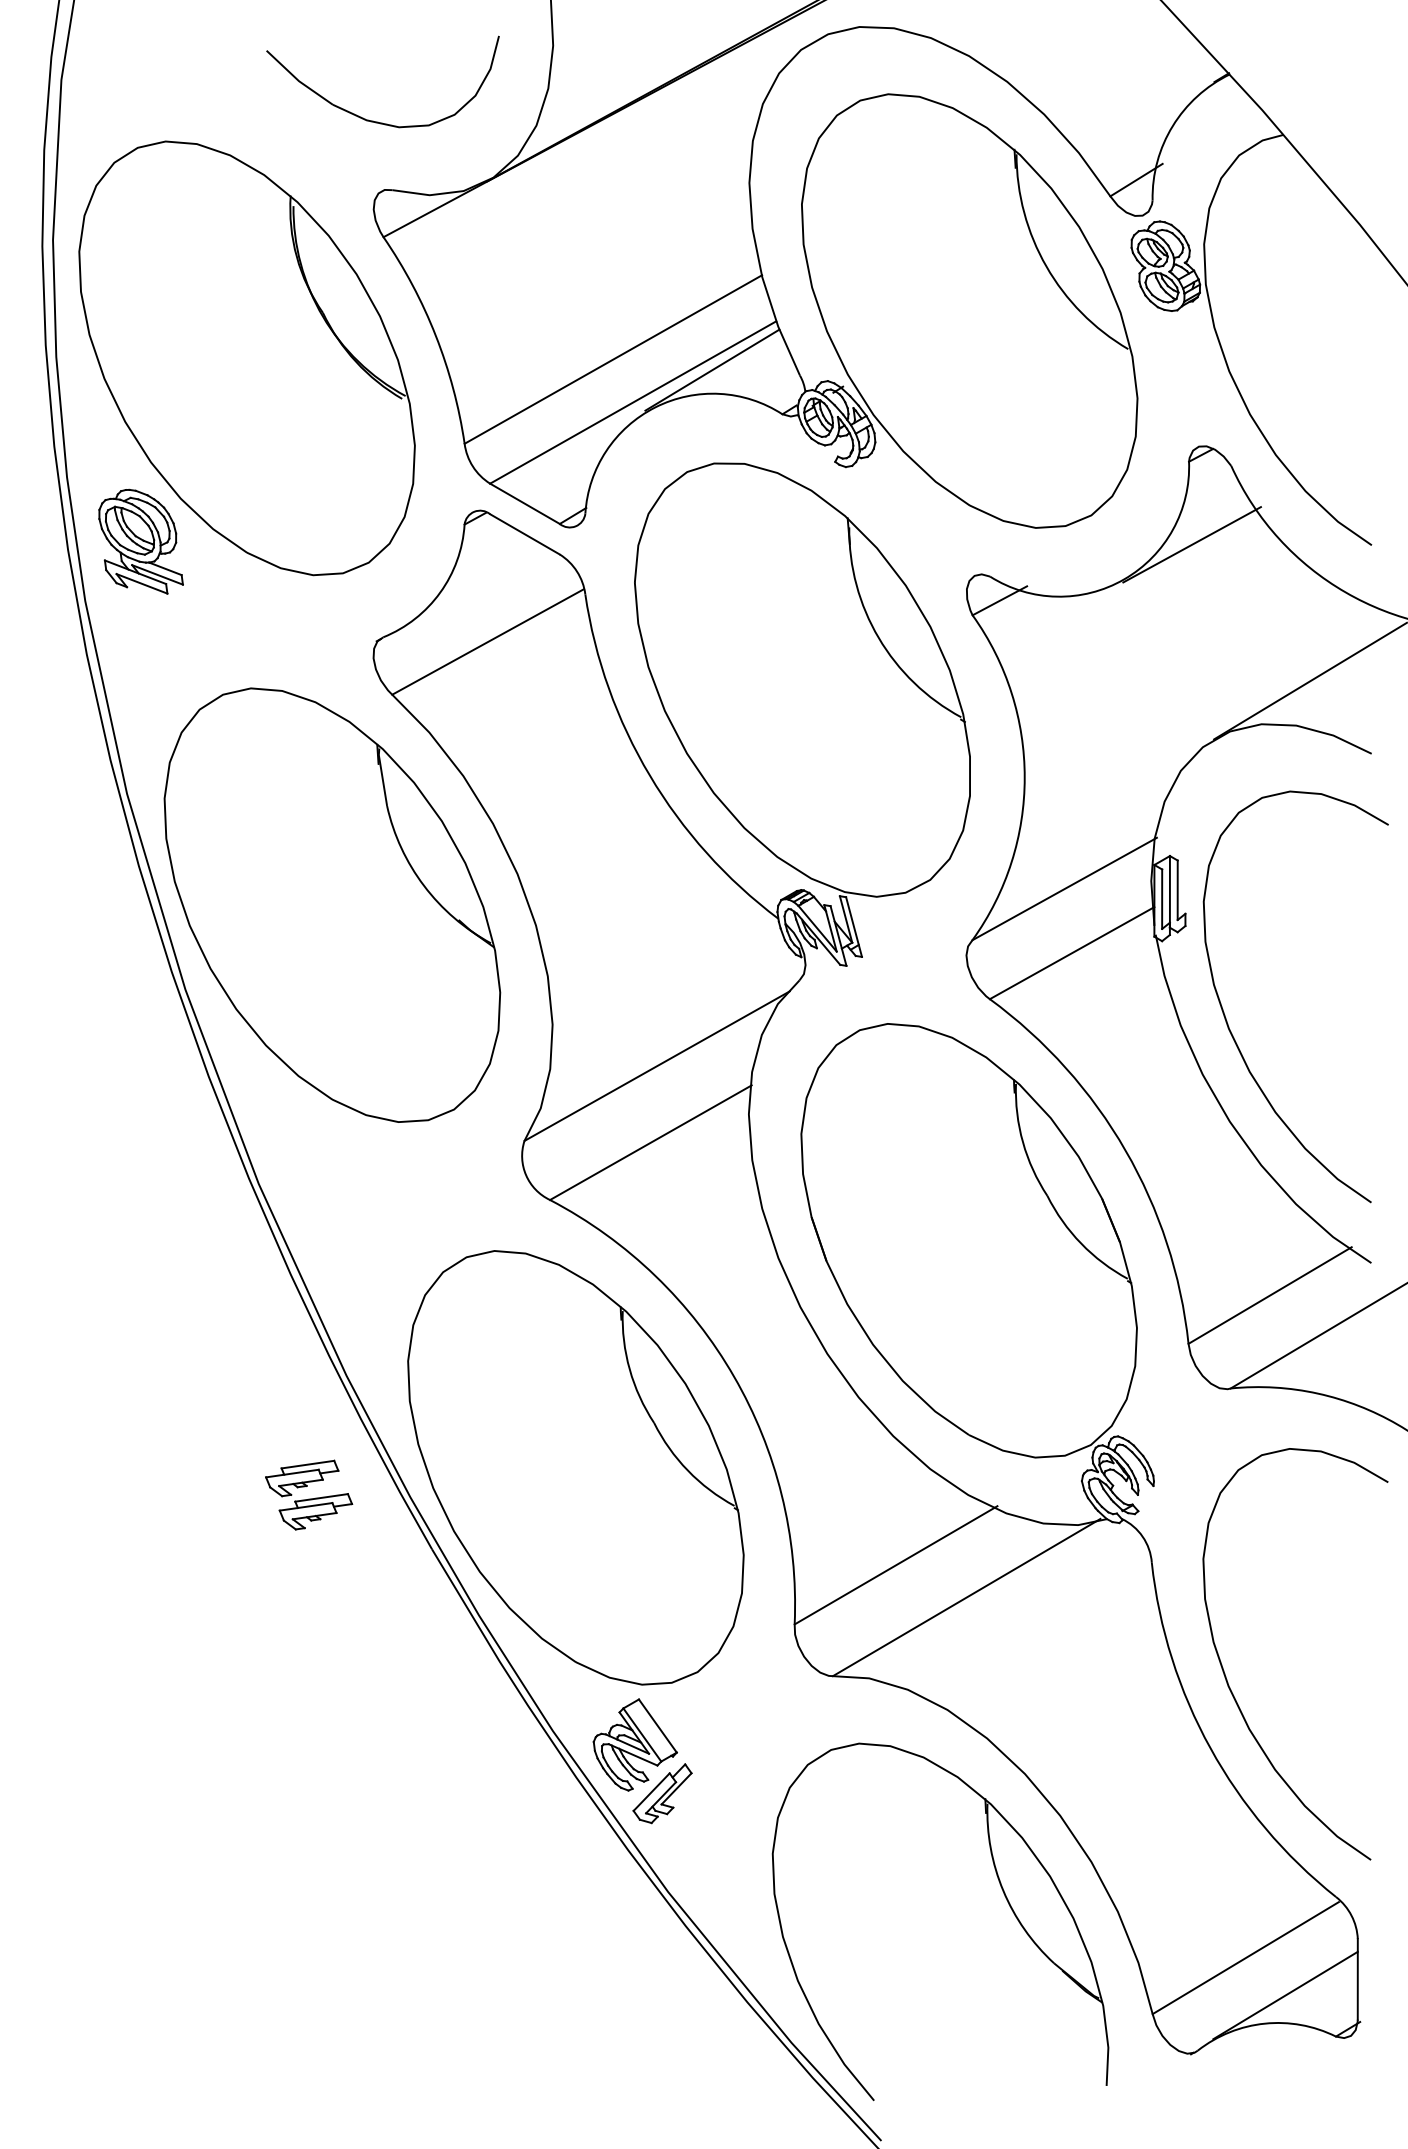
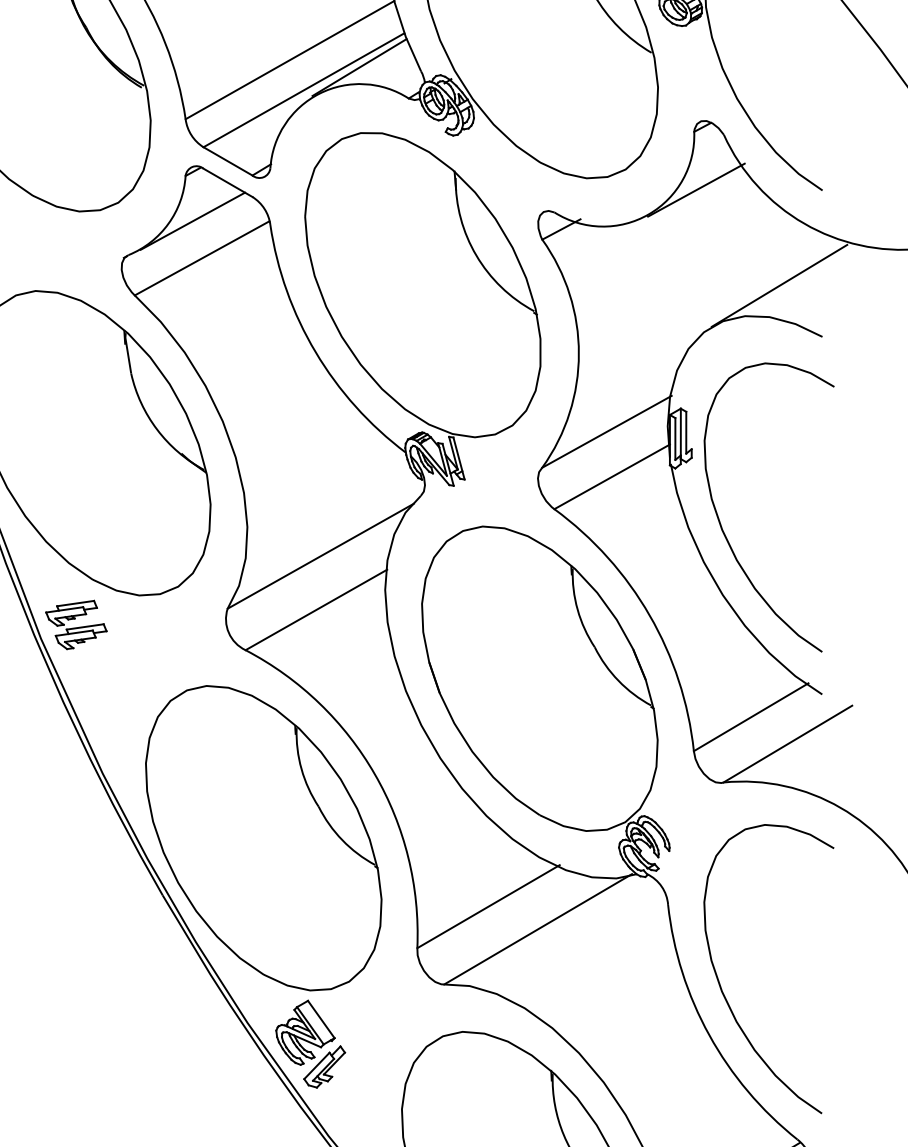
line: (474, 588) -> (192, 220), added
part: (309, 1494) -> (76, 624), moved

